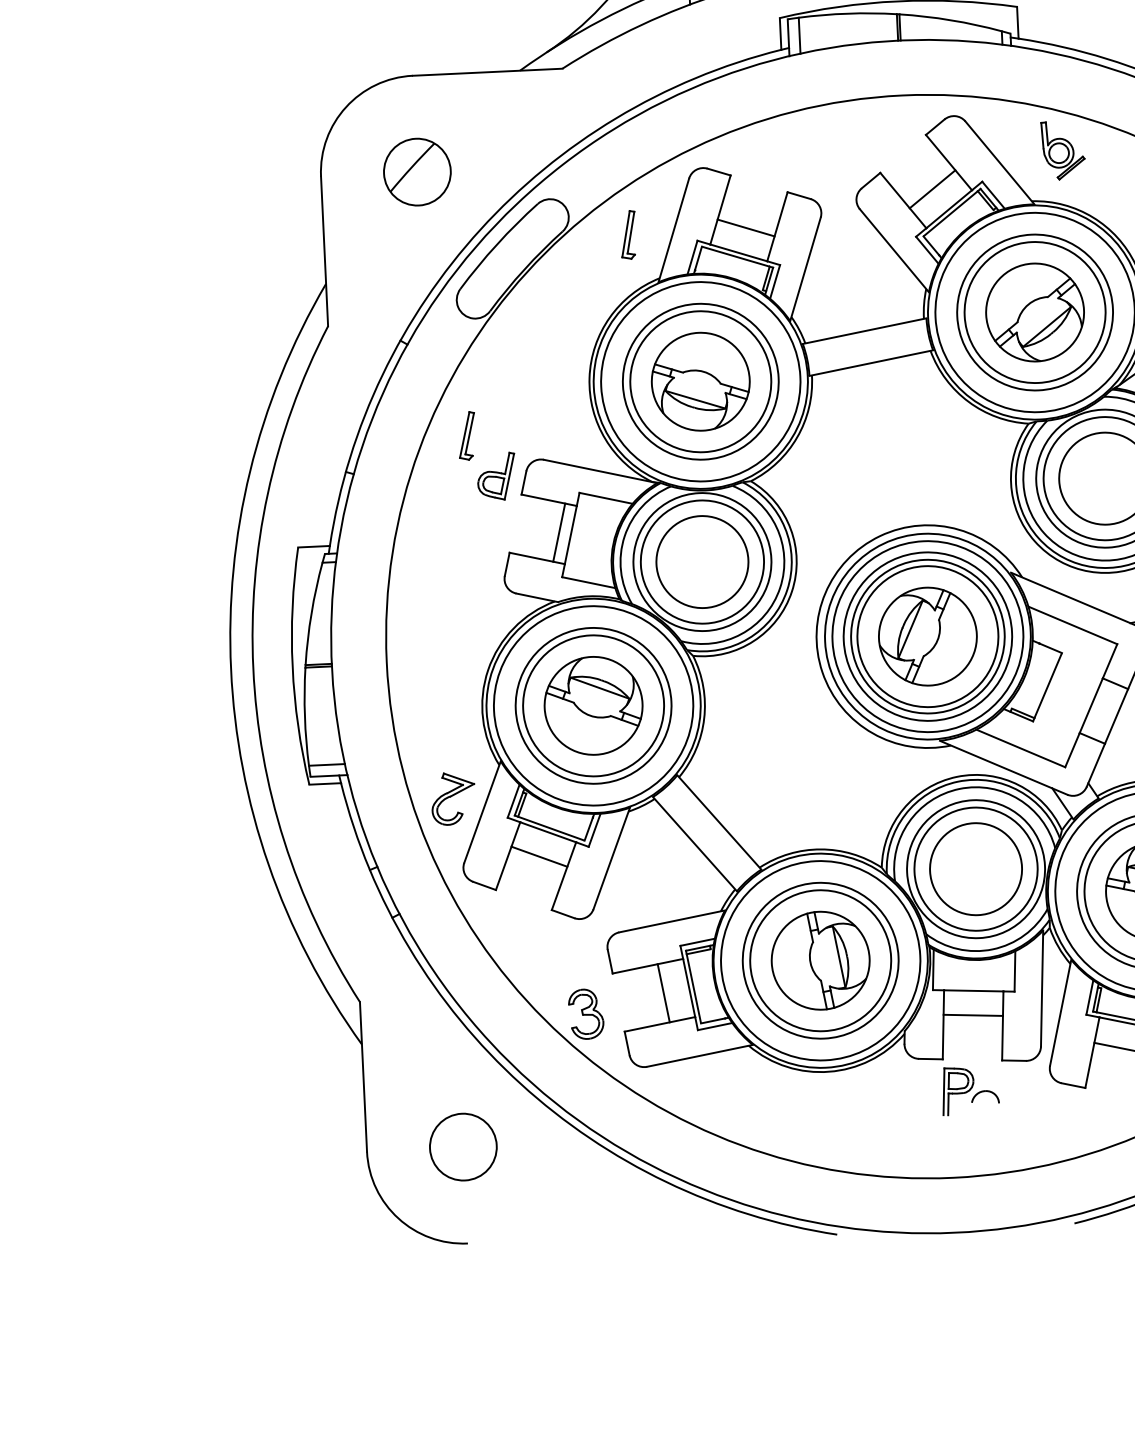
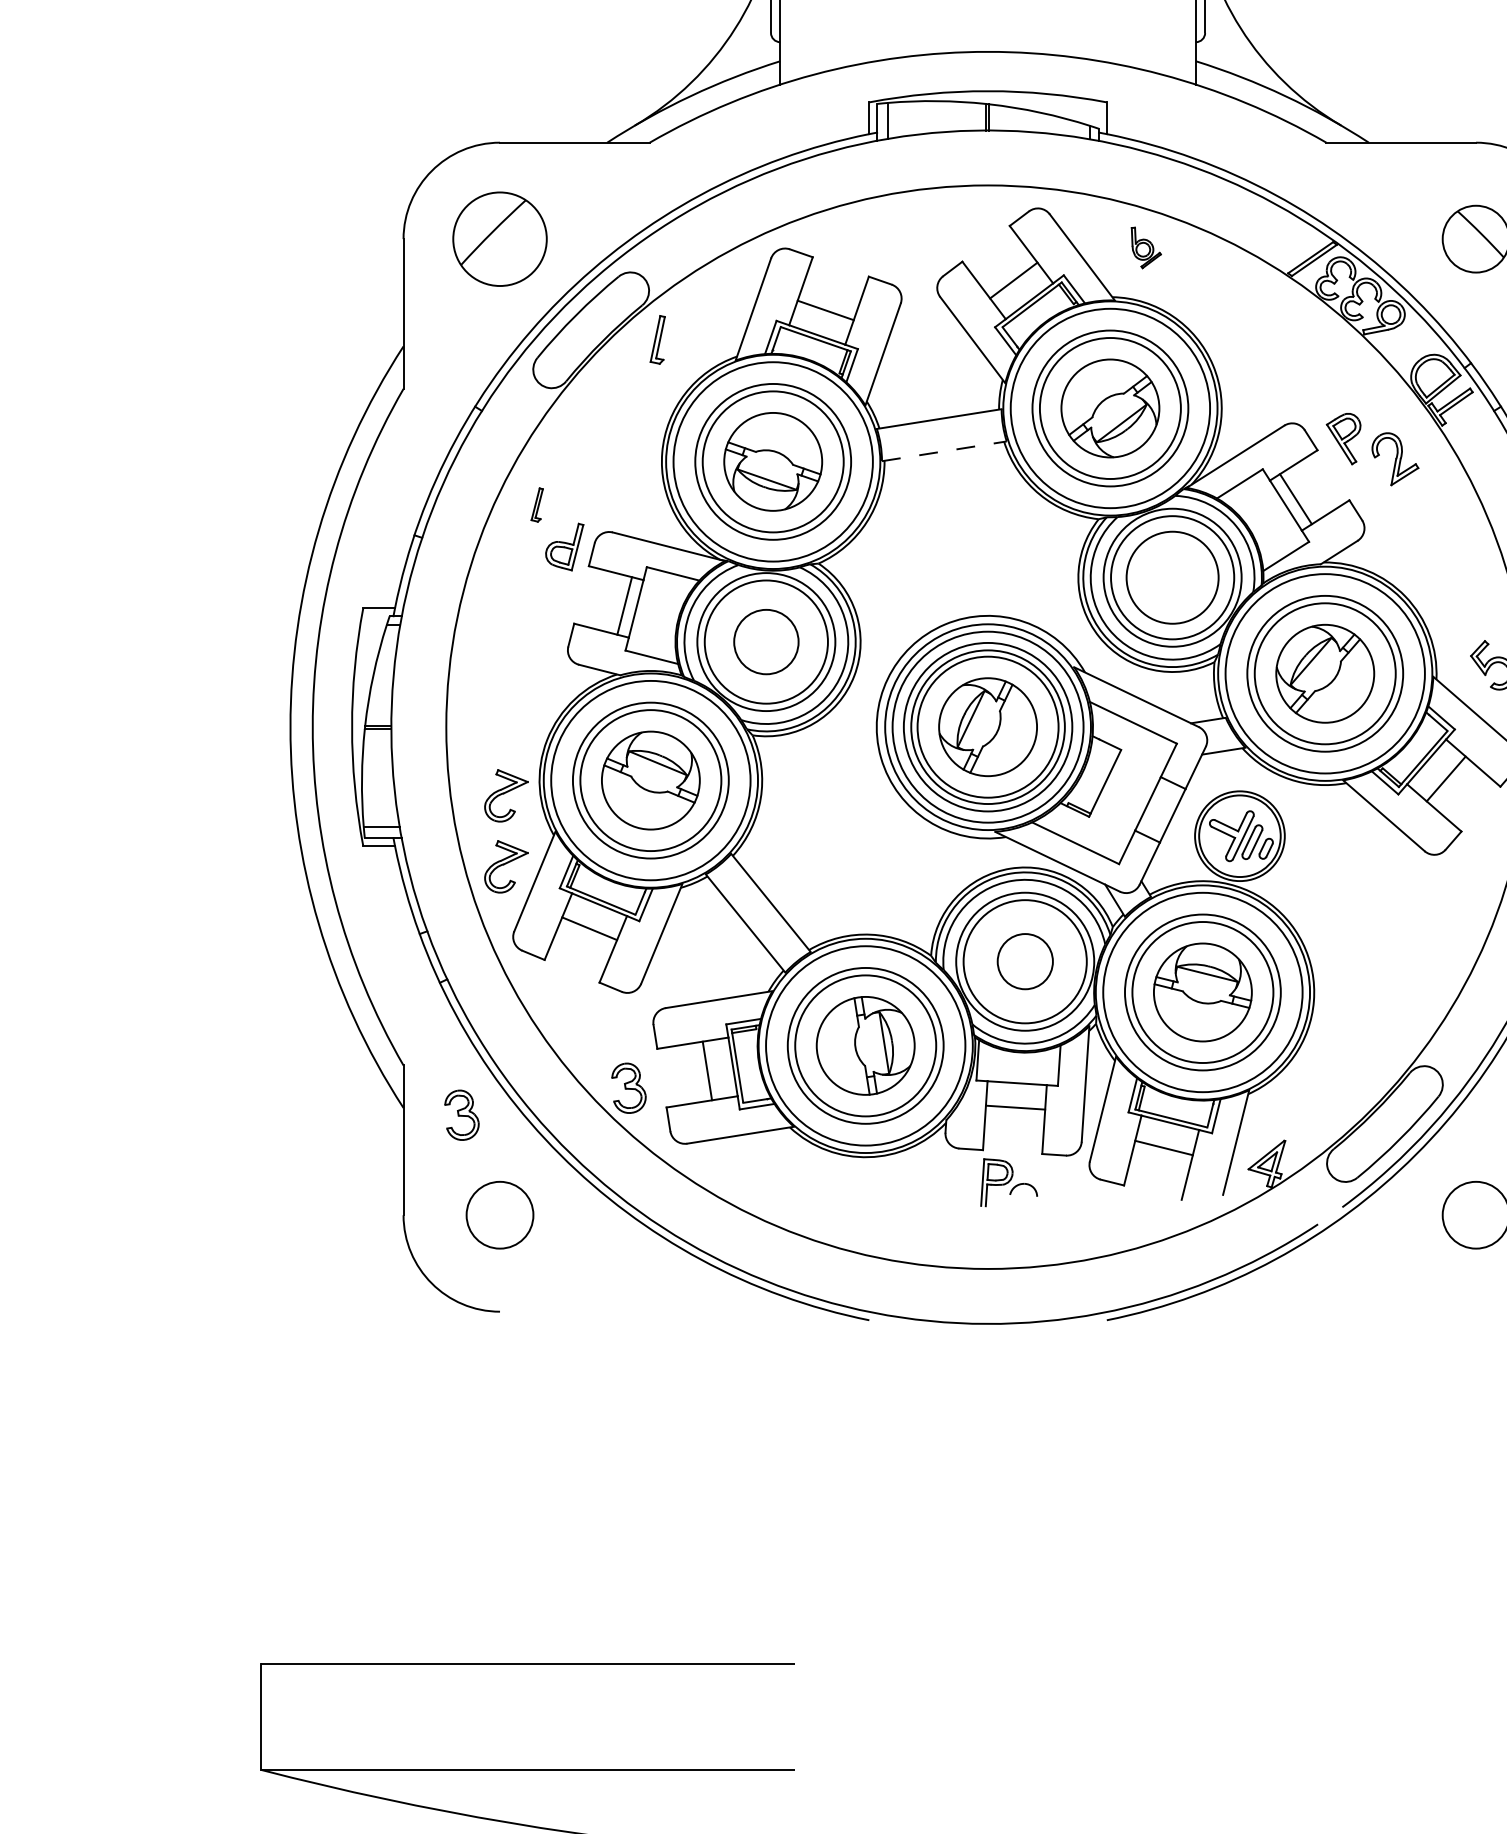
part: (1063, 150) -> (1146, 247), size x0.7
part: (416, 171) -> (499, 238), size x1.4
part: (628, 234) -> (657, 339), moved
line: (871, 363) -> (944, 451), solid -> dashed
part: (467, 435) -> (537, 504), size x0.7
circle: (702, 561) -> (766, 641), size x0.7
part: (450, 727) -> (506, 795), added
circle: (976, 868) -> (1025, 961), size x0.6
part: (420, 1048) -> (461, 1114), added

